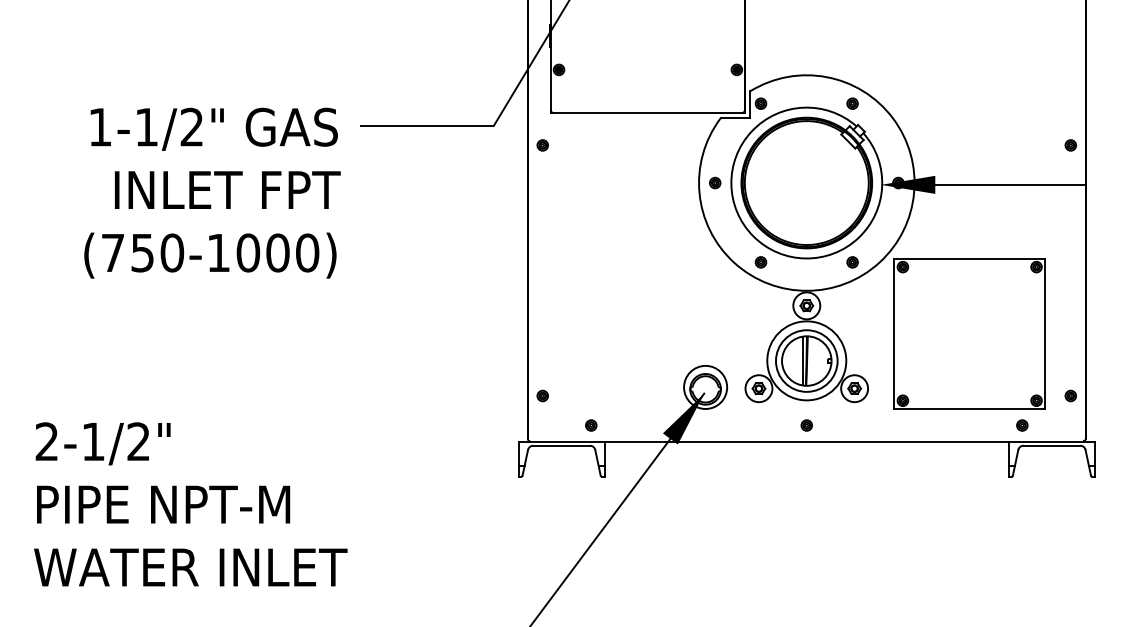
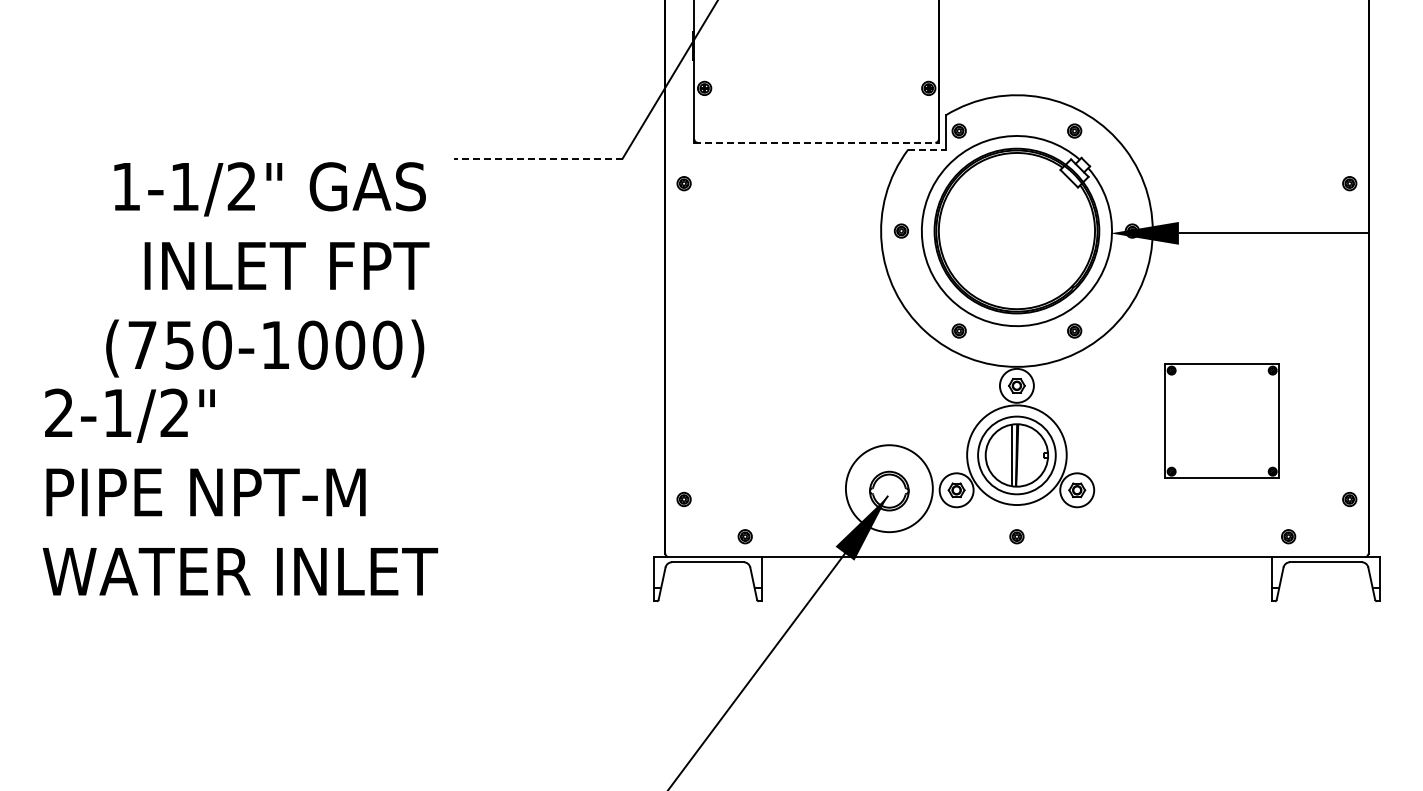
line: (648, 112) -> (817, 142), solid -> dashed
line: (735, 118) -> (927, 149), solid -> dashed
line: (427, 125) -> (538, 158), solid -> dashed
text: (212, 192) -> (267, 269), moved
part: (969, 333) -> (1221, 420), size x0.6
circle: (705, 387) -> (889, 488), size x1.6
text: (190, 503) -> (240, 491), moved

